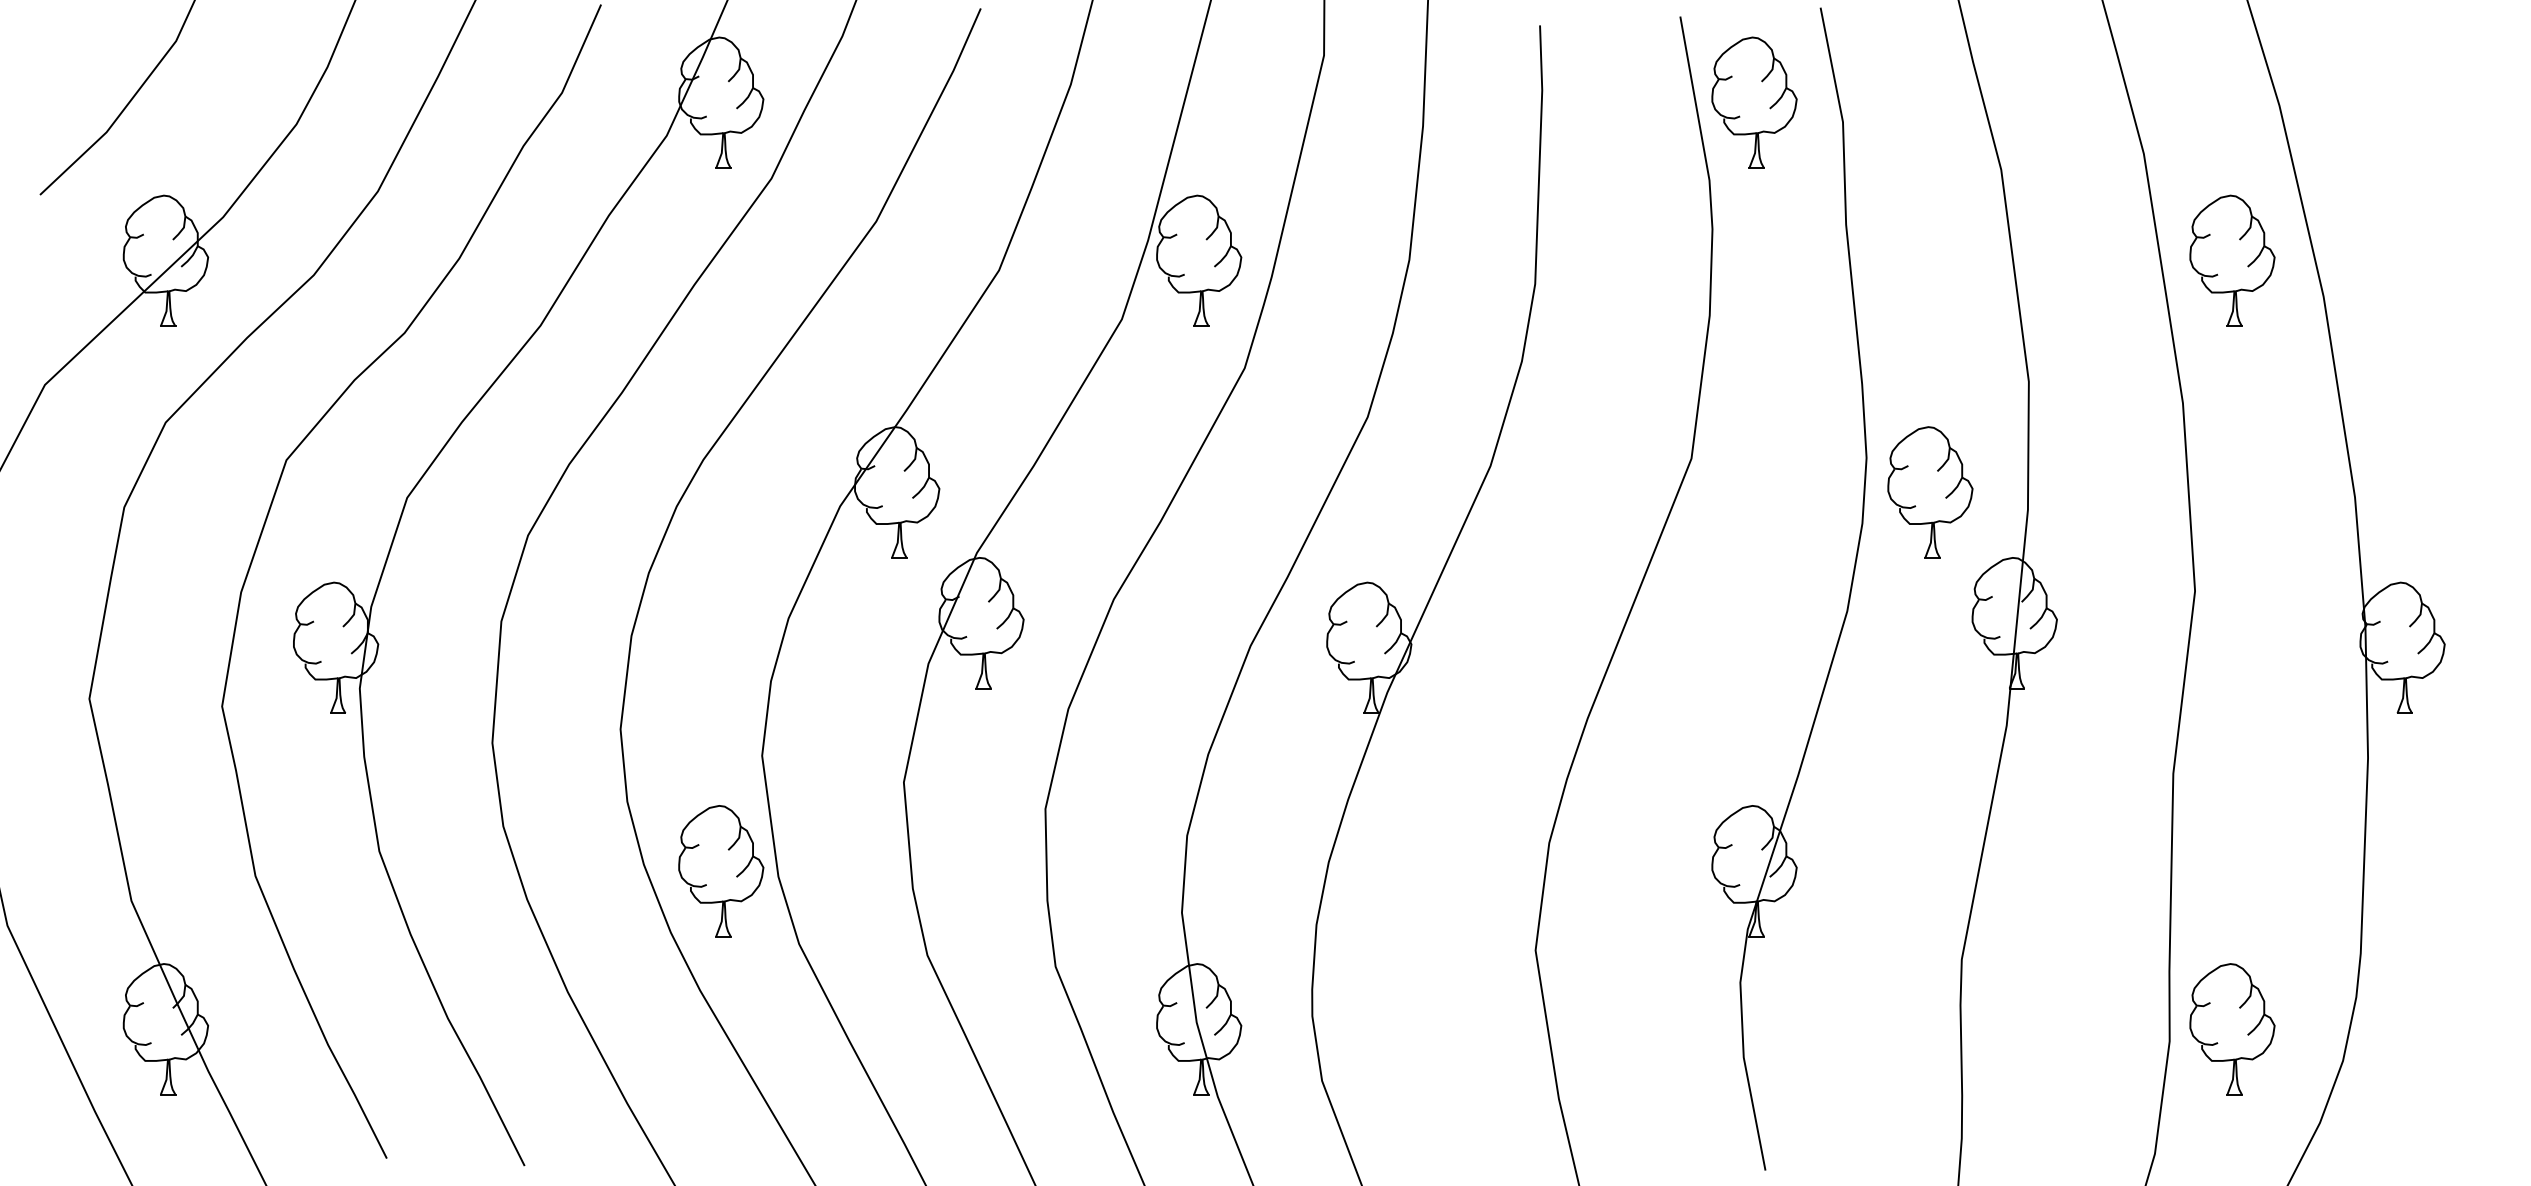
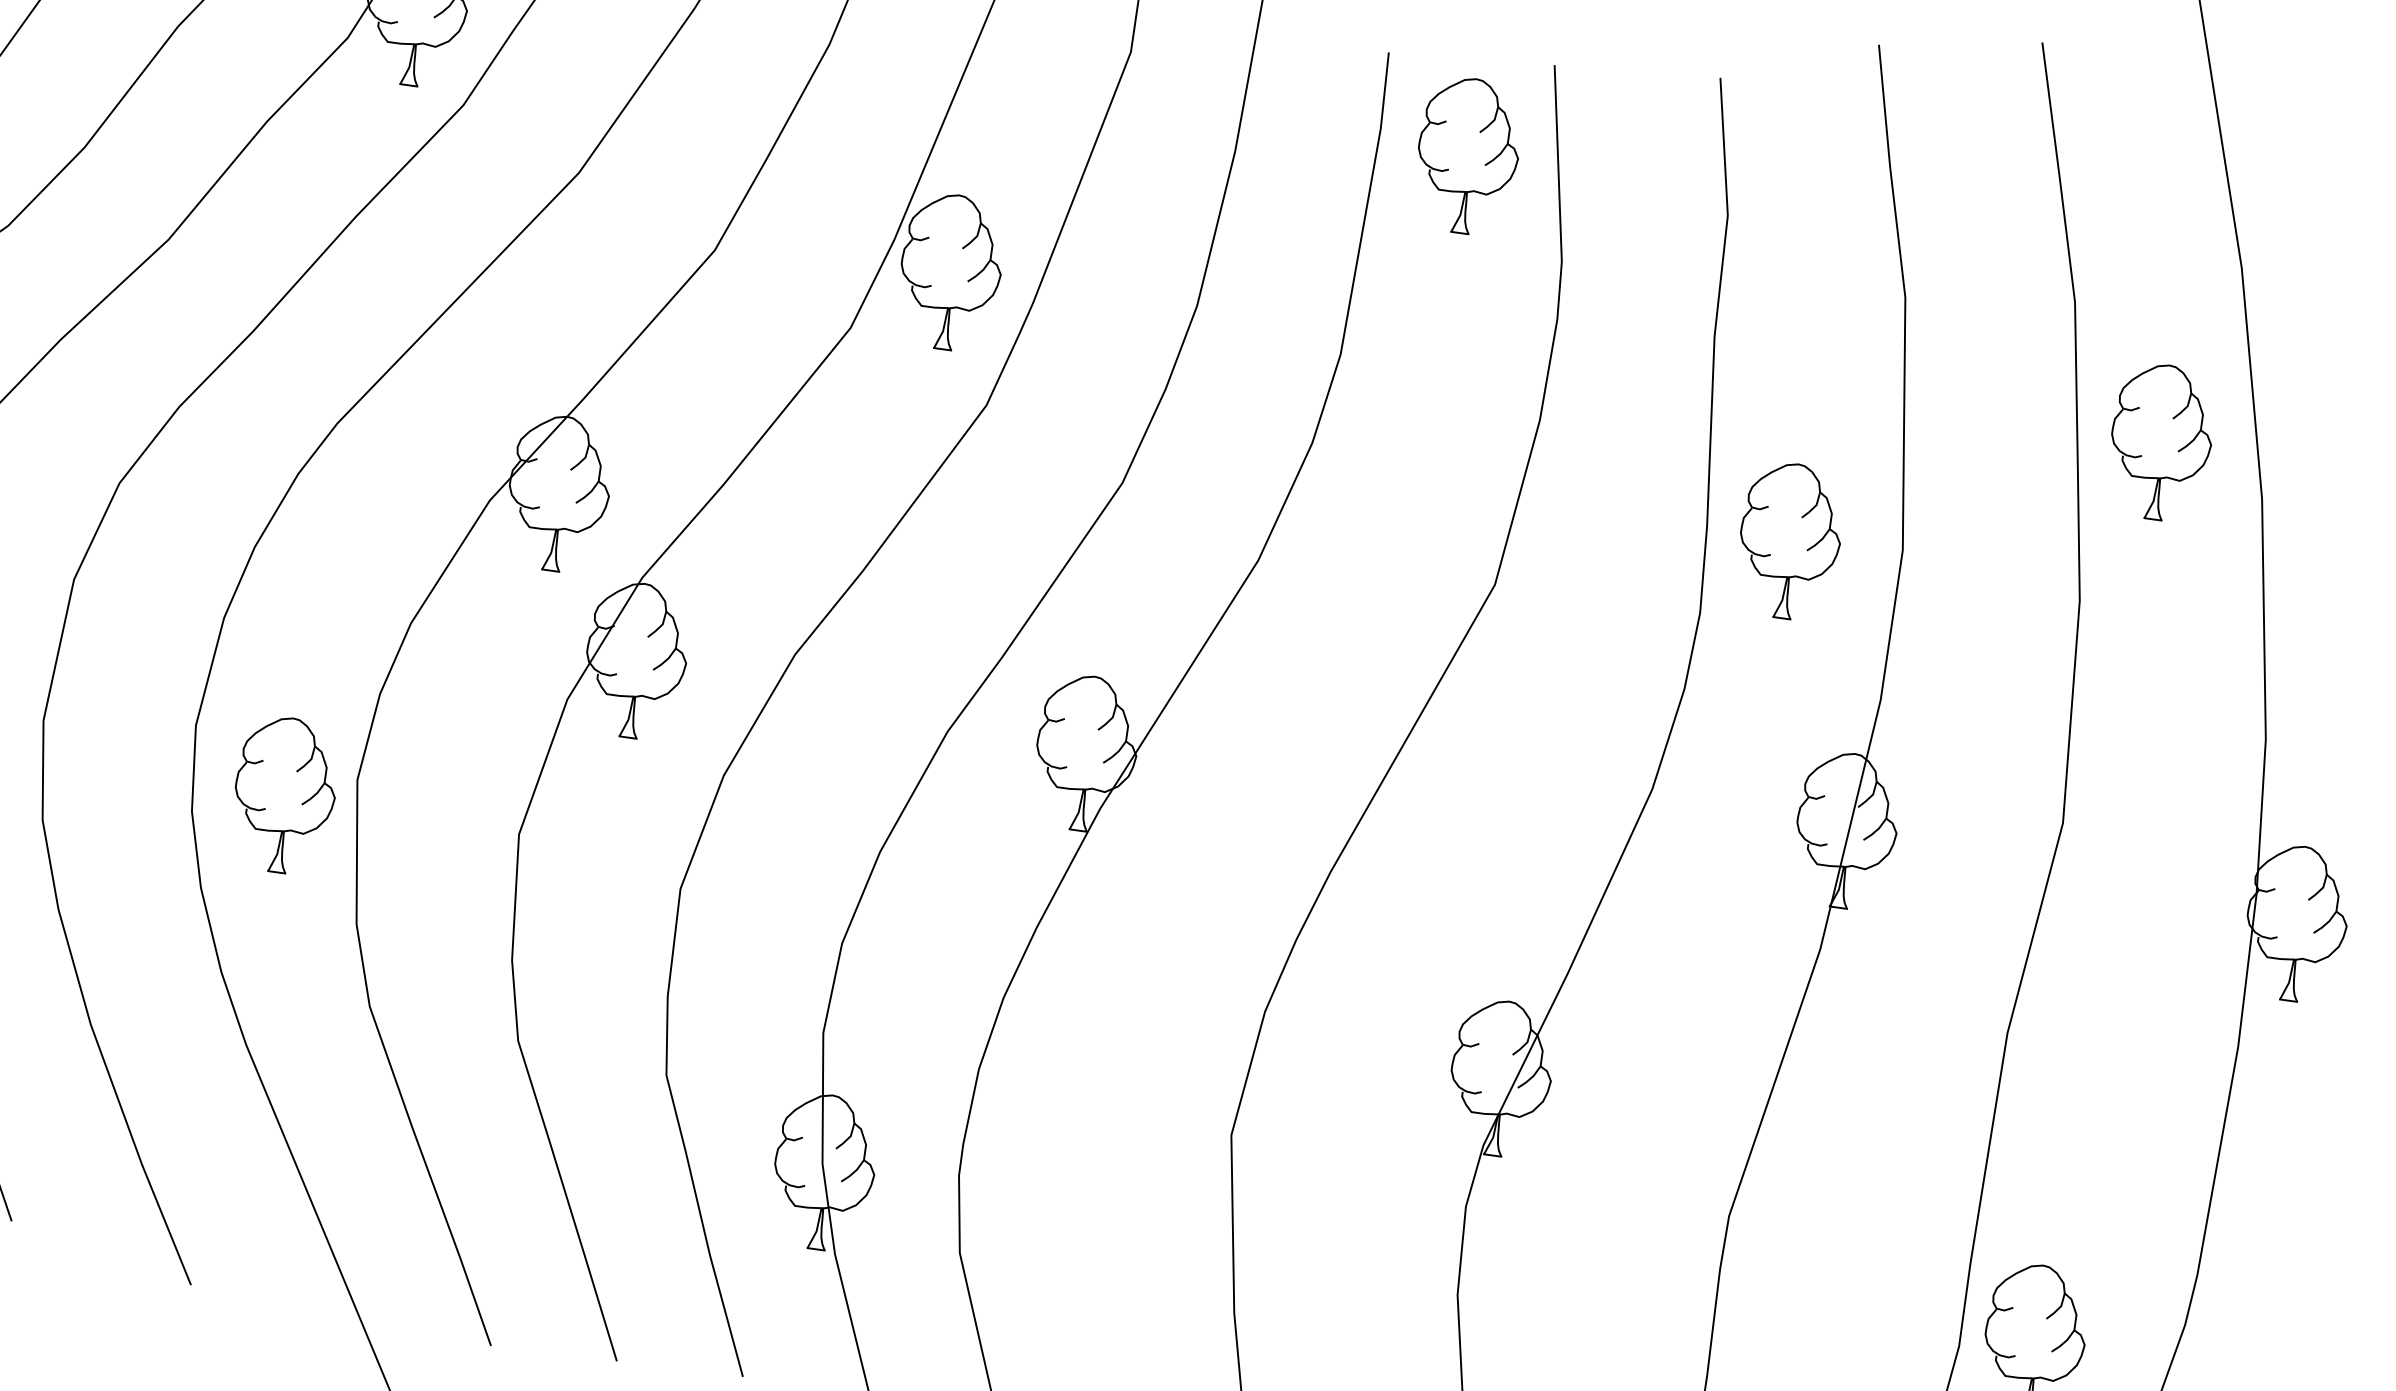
part: (1754, 102) -> (1468, 155), moved
part: (1930, 492) -> (1790, 541), moved
part: (721, 871) -> (285, 795), moved

